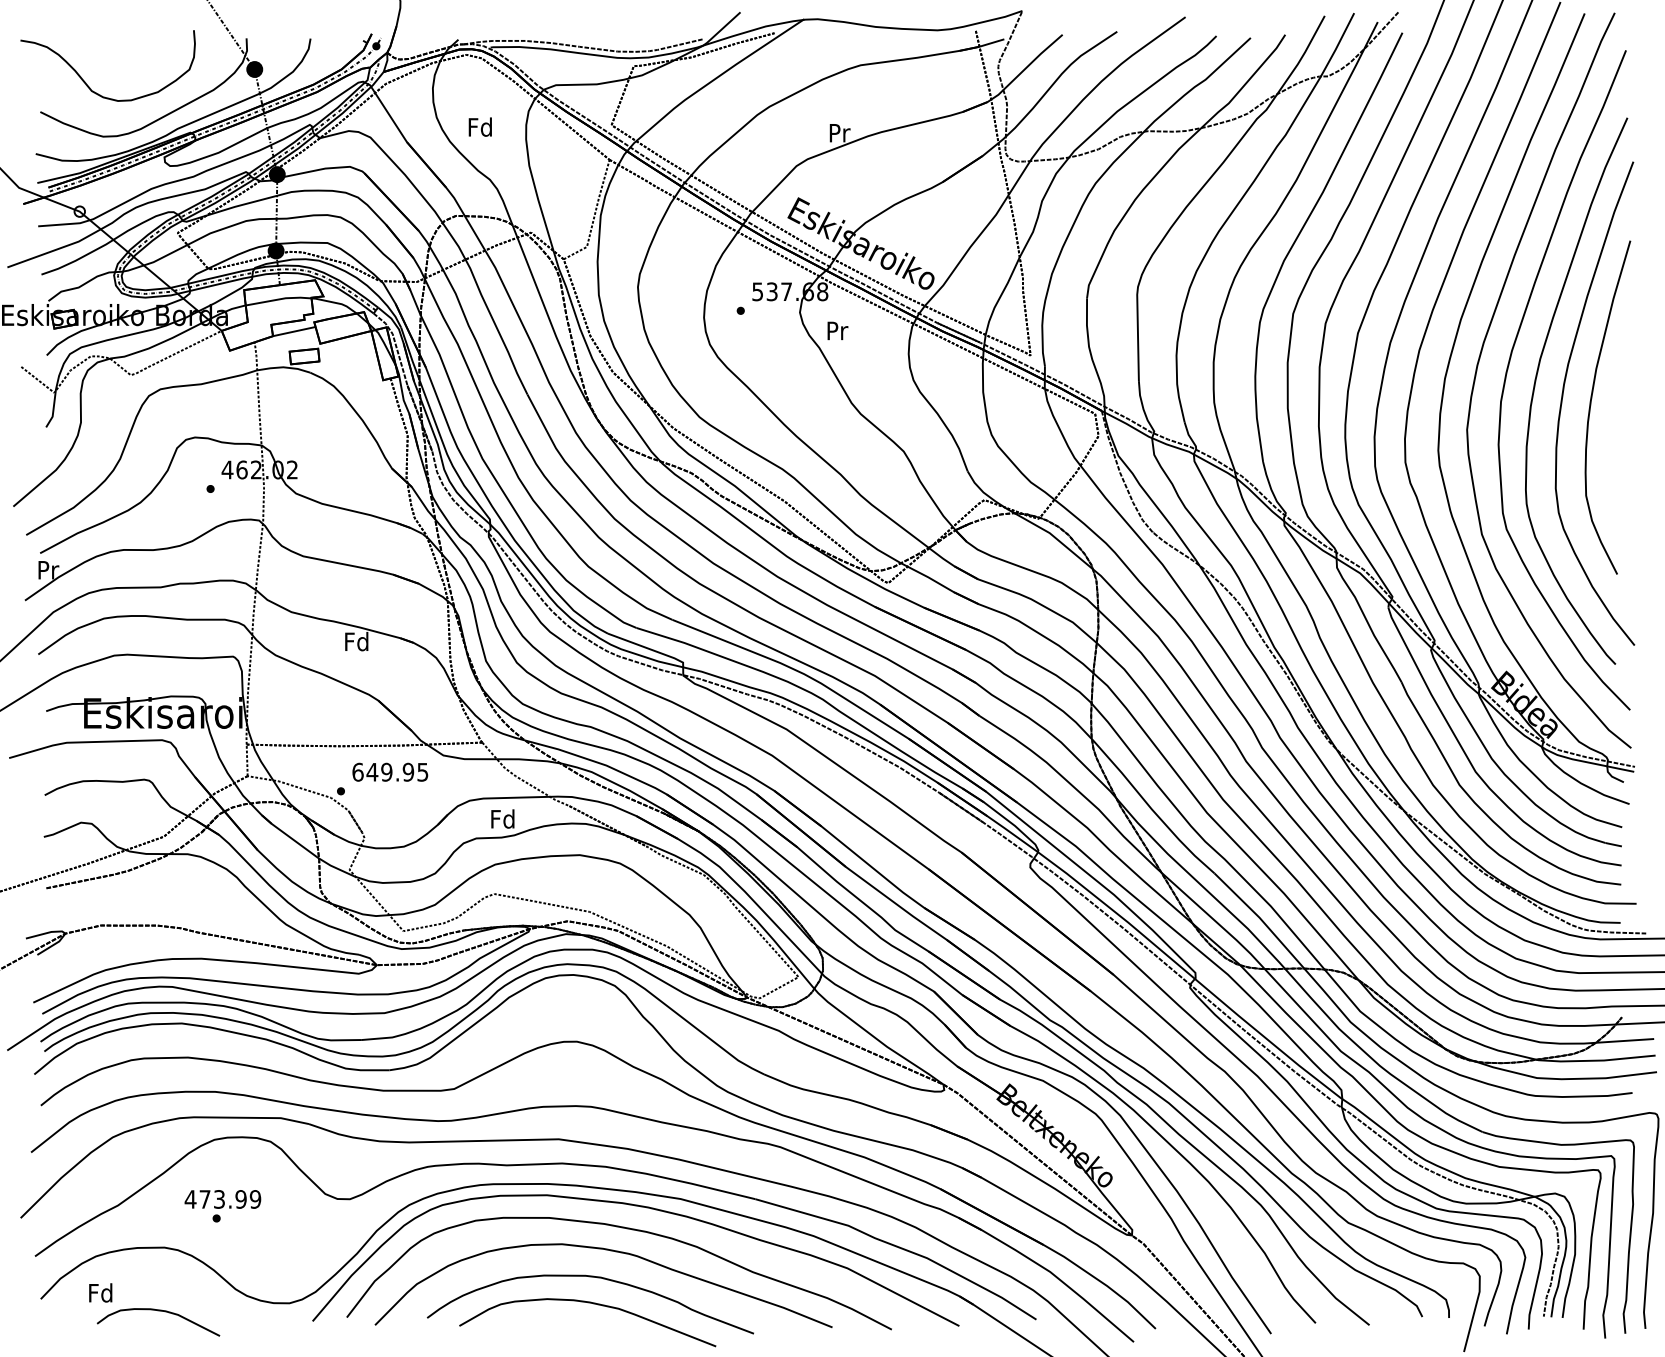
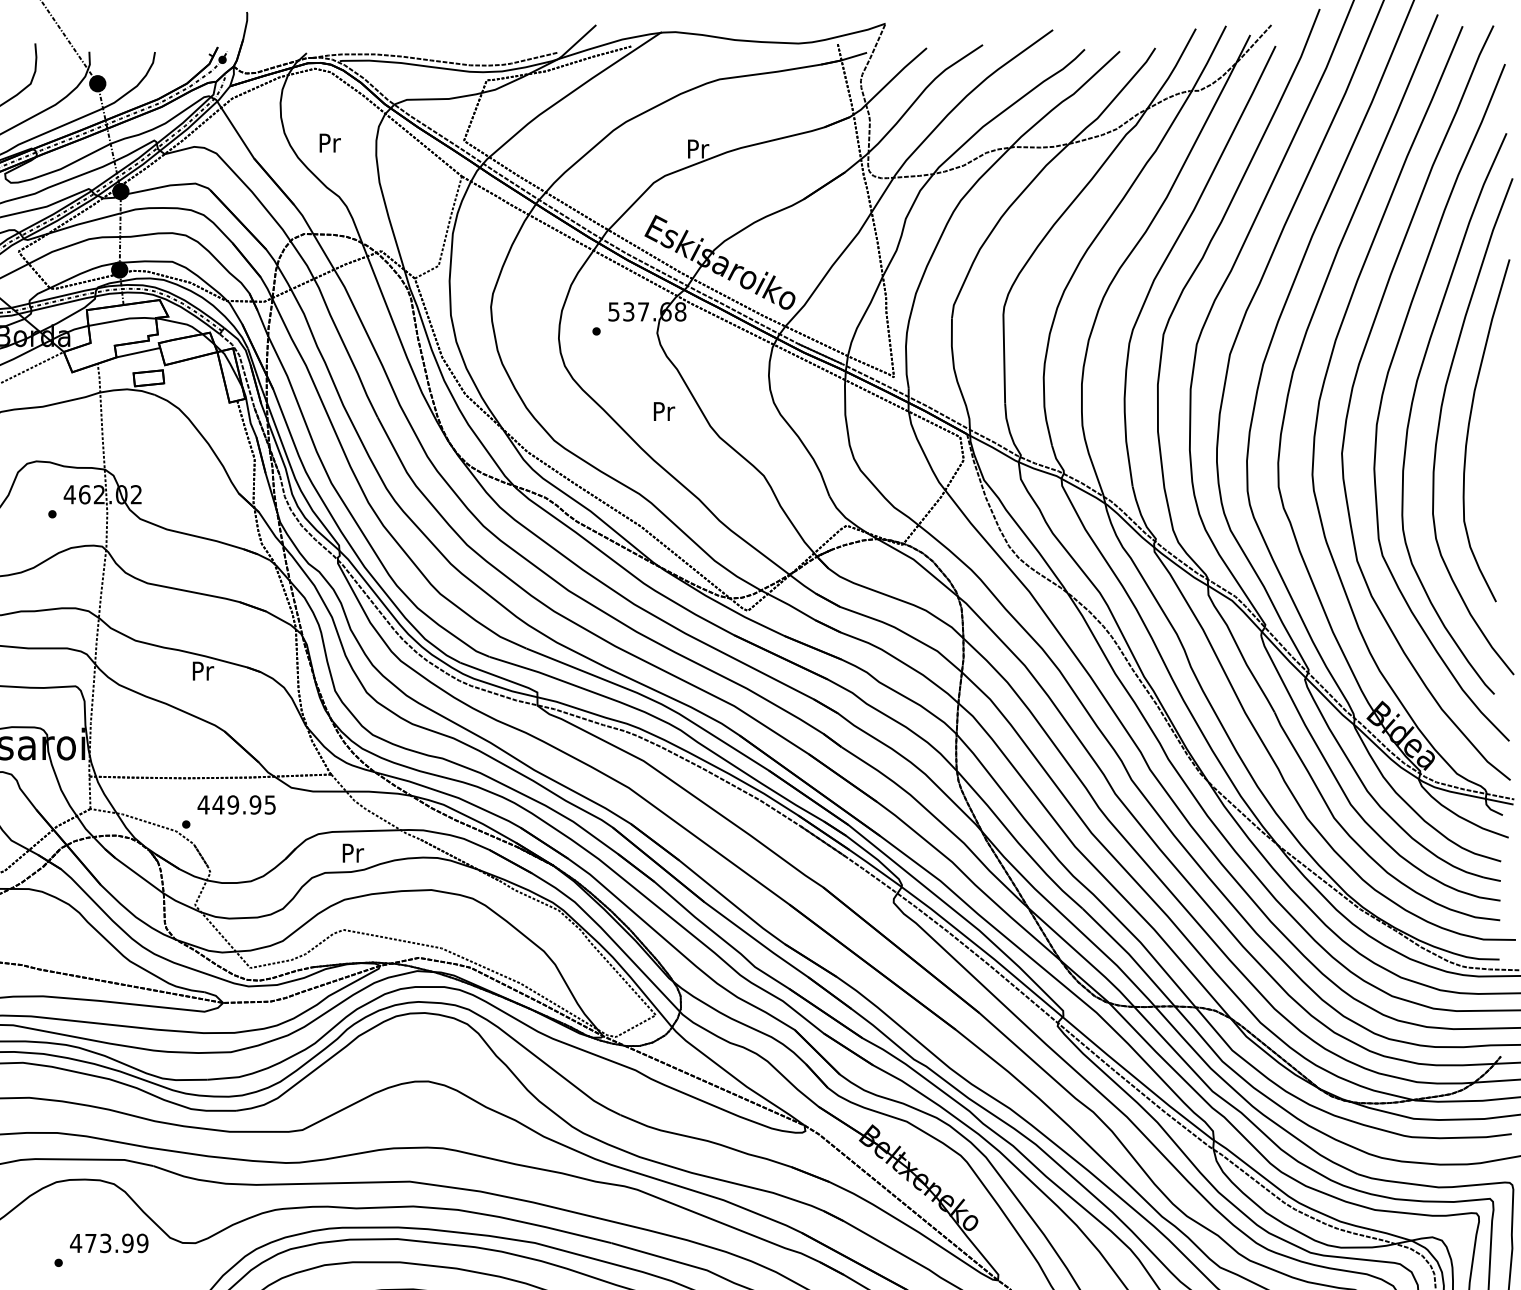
text: (479, 126) -> (328, 142), Fd -> Pr
text: (837, 330) -> (664, 411), moved
text: (356, 641) -> (202, 670), Fd -> Pr
text: (357, 771) -> (203, 804), 649.95 -> 449.95
text: (502, 818) -> (352, 852), Fd -> Pr
text: (222, 1199) -> (108, 1243), moved

